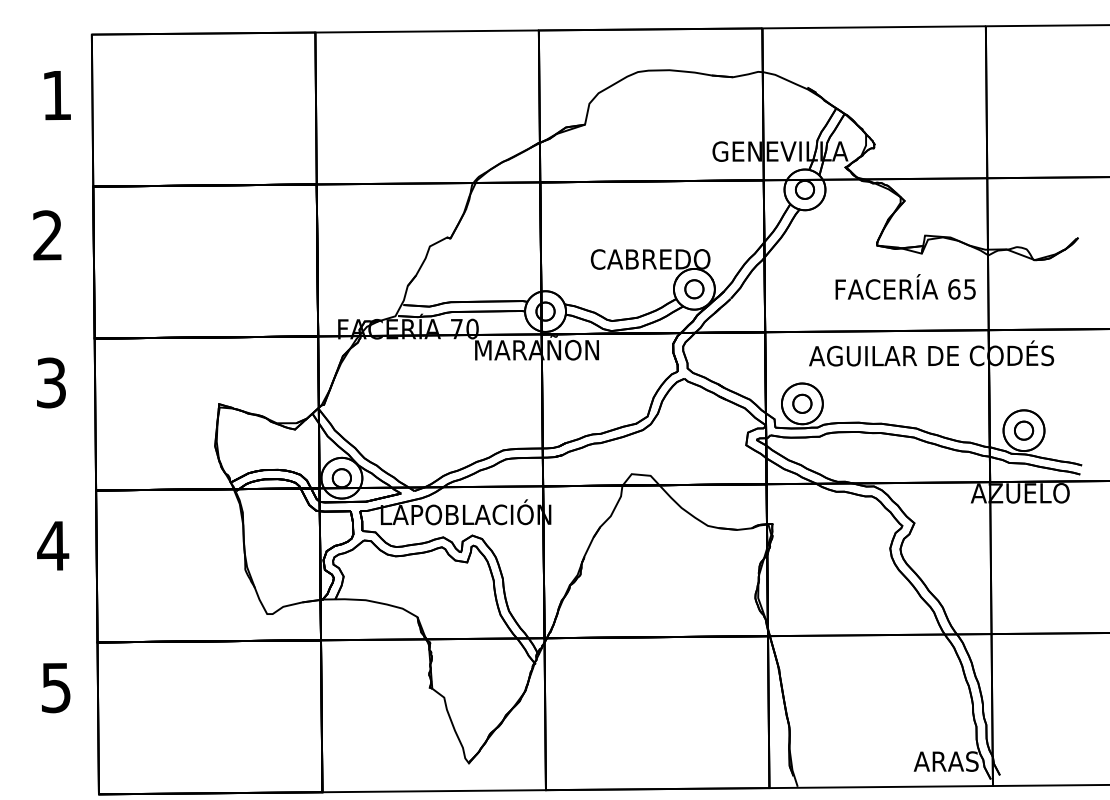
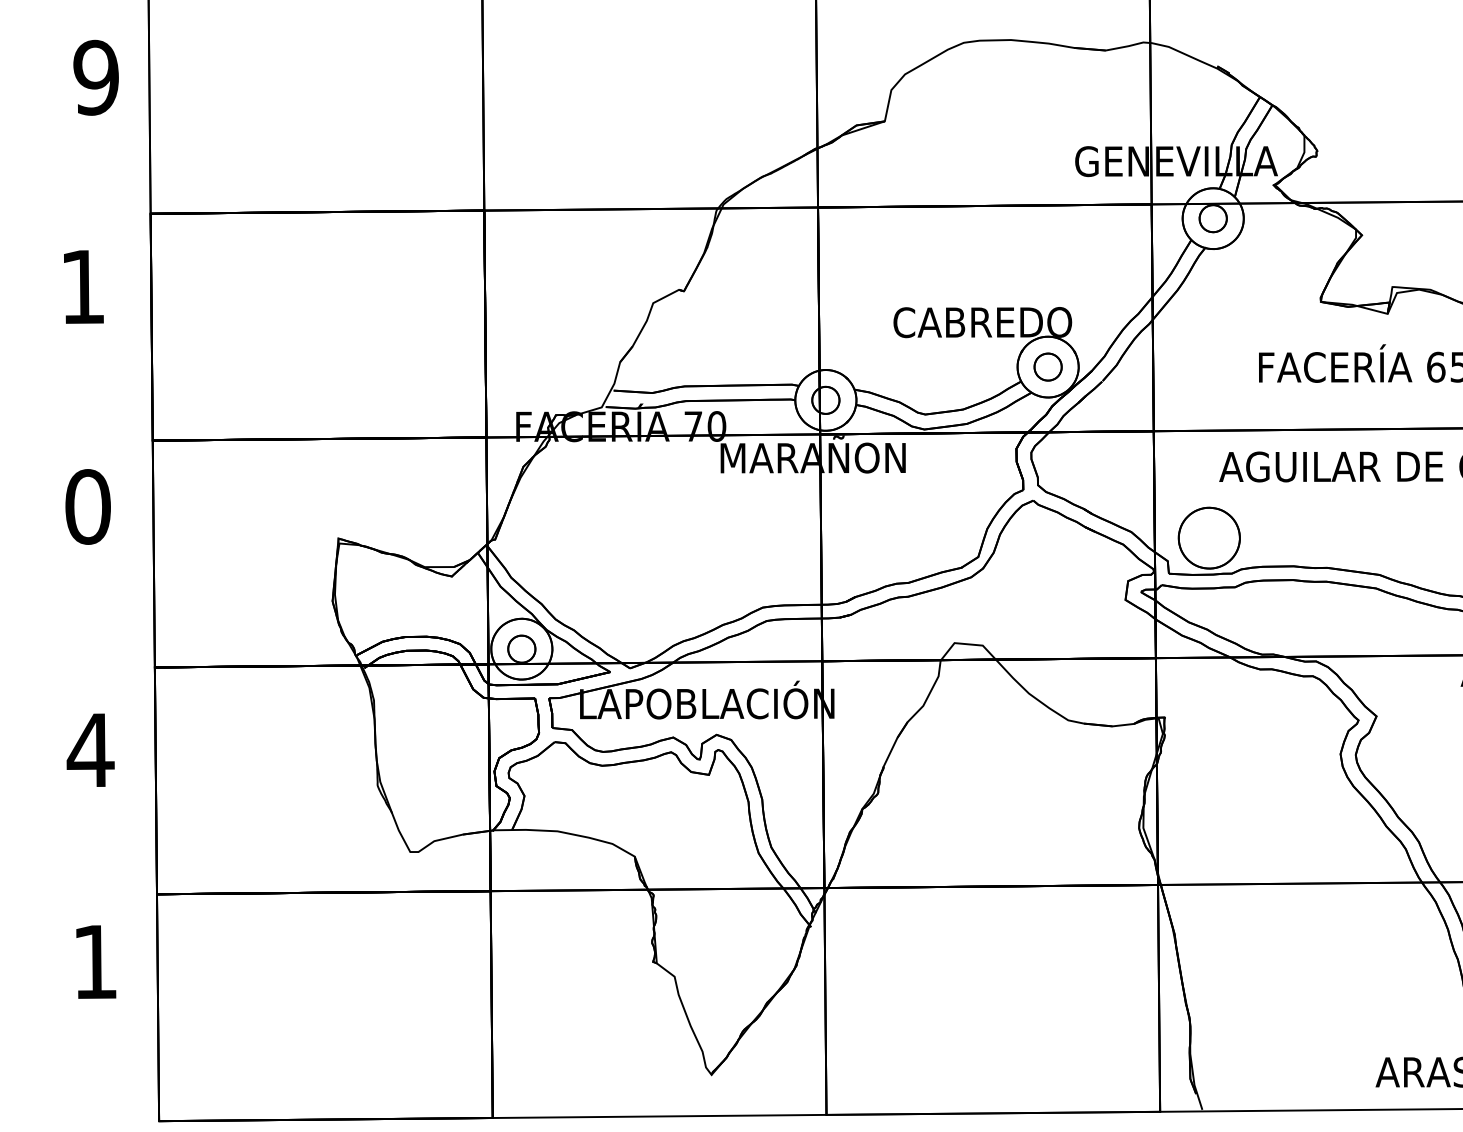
text: (56, 95) -> (95, 77), 1 -> 9
text: (47, 235) -> (82, 286), 2 -> 1
text: (51, 382) -> (88, 506), 3 -> 0
part: (802, 403) -> (1209, 537), removed
text: (55, 688) -> (94, 963), 5 -> 1

